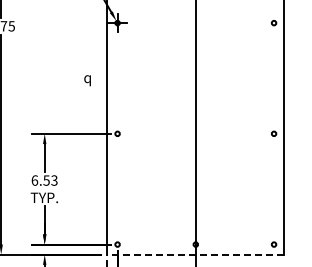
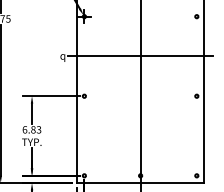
line: (195, 78) -> (140, 56), added
text: (46, 180) -> (33, 129), 6.53 -> 6.83
line: (195, 254) -> (140, 182), dashed -> solid

